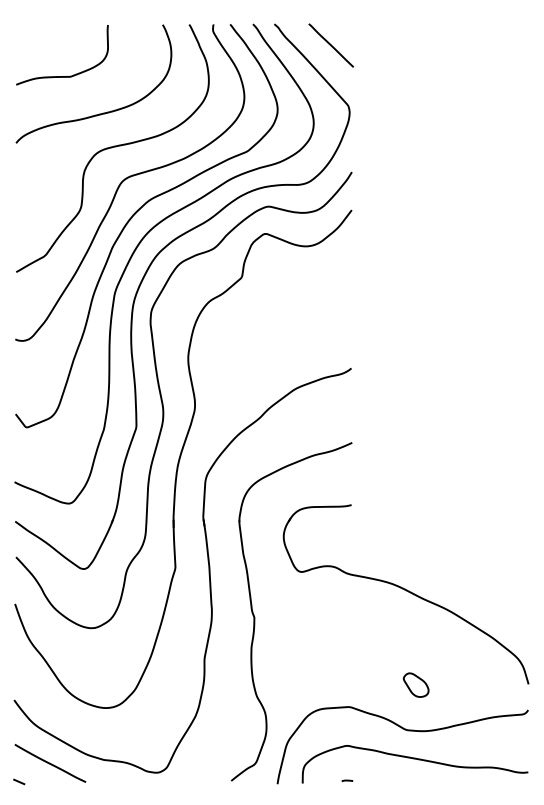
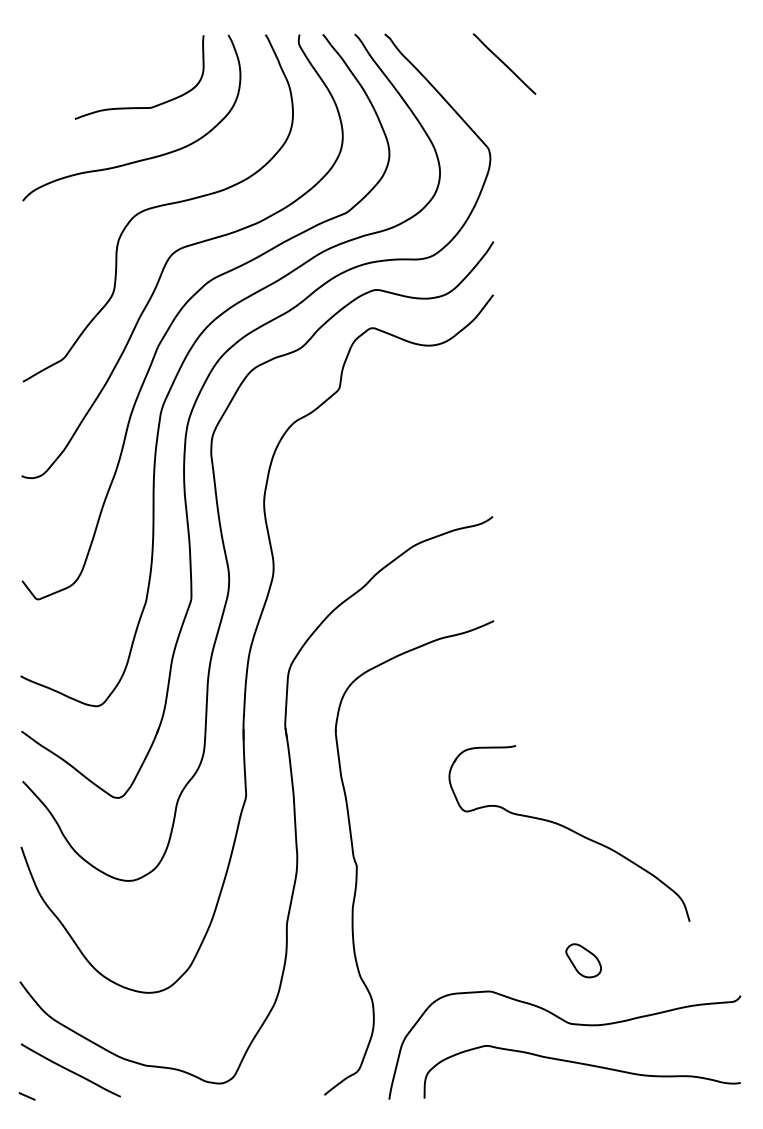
line: (331, 45) -> (504, 63), moved
curve: (62, 76) -> (139, 107), moved
part: (406, 594) -> (569, 833), size x0.7
line: (347, 780) -> (487, 1094), removed

